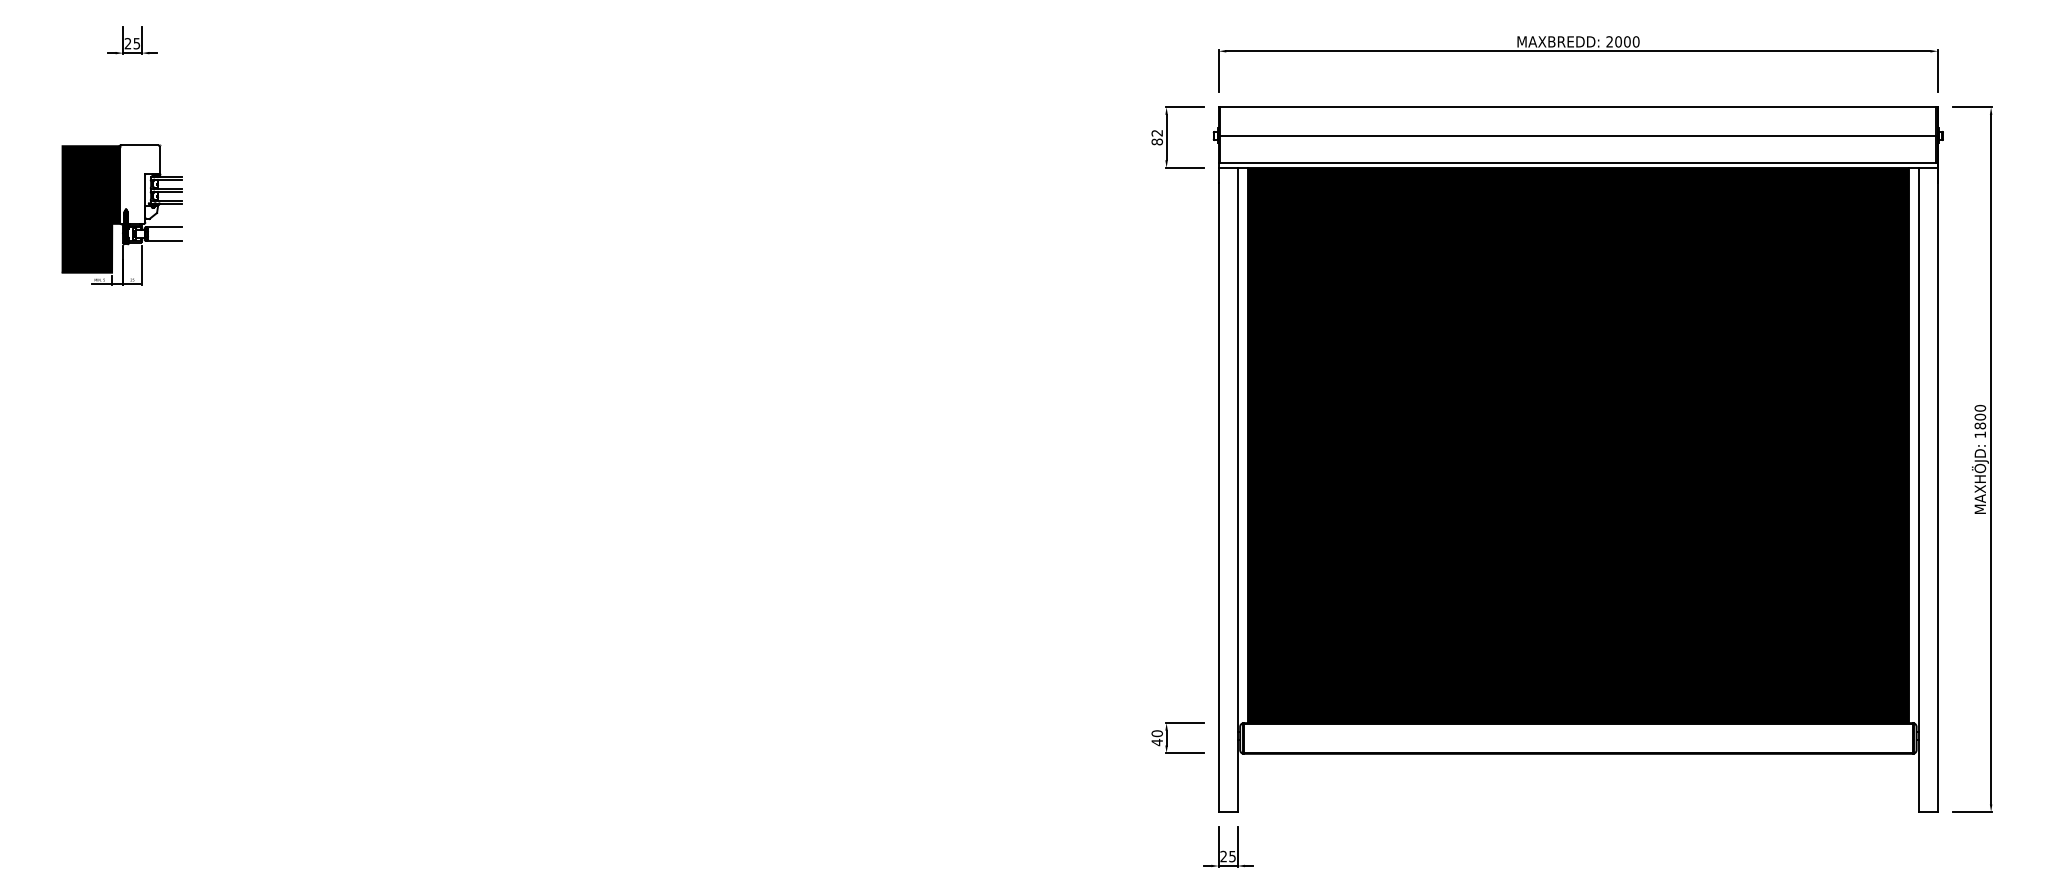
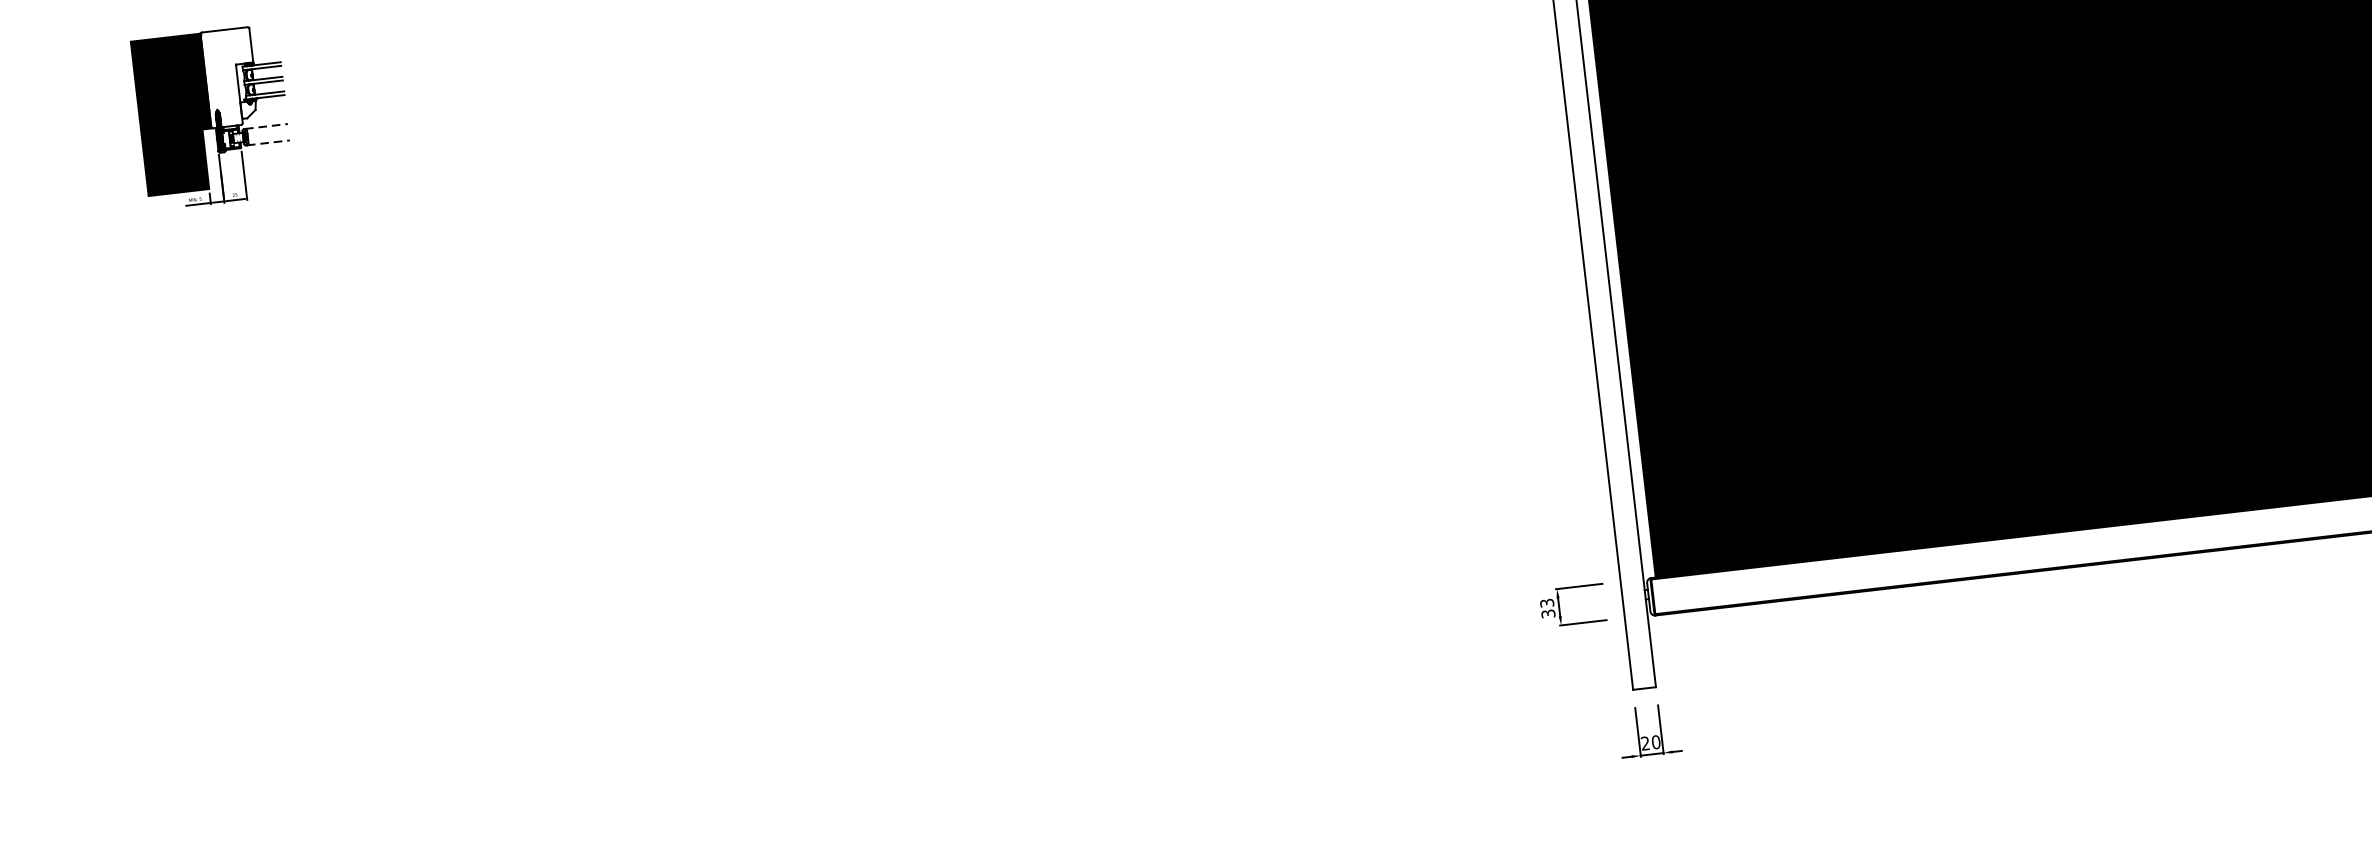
line: (164, 227) -> (266, 126), solid -> dashed
line: (164, 240) -> (268, 142), solid -> dashed
text: (1156, 738) -> (1546, 609), 40 -> 33
text: (1232, 856) -> (1656, 742), 25 -> 20

